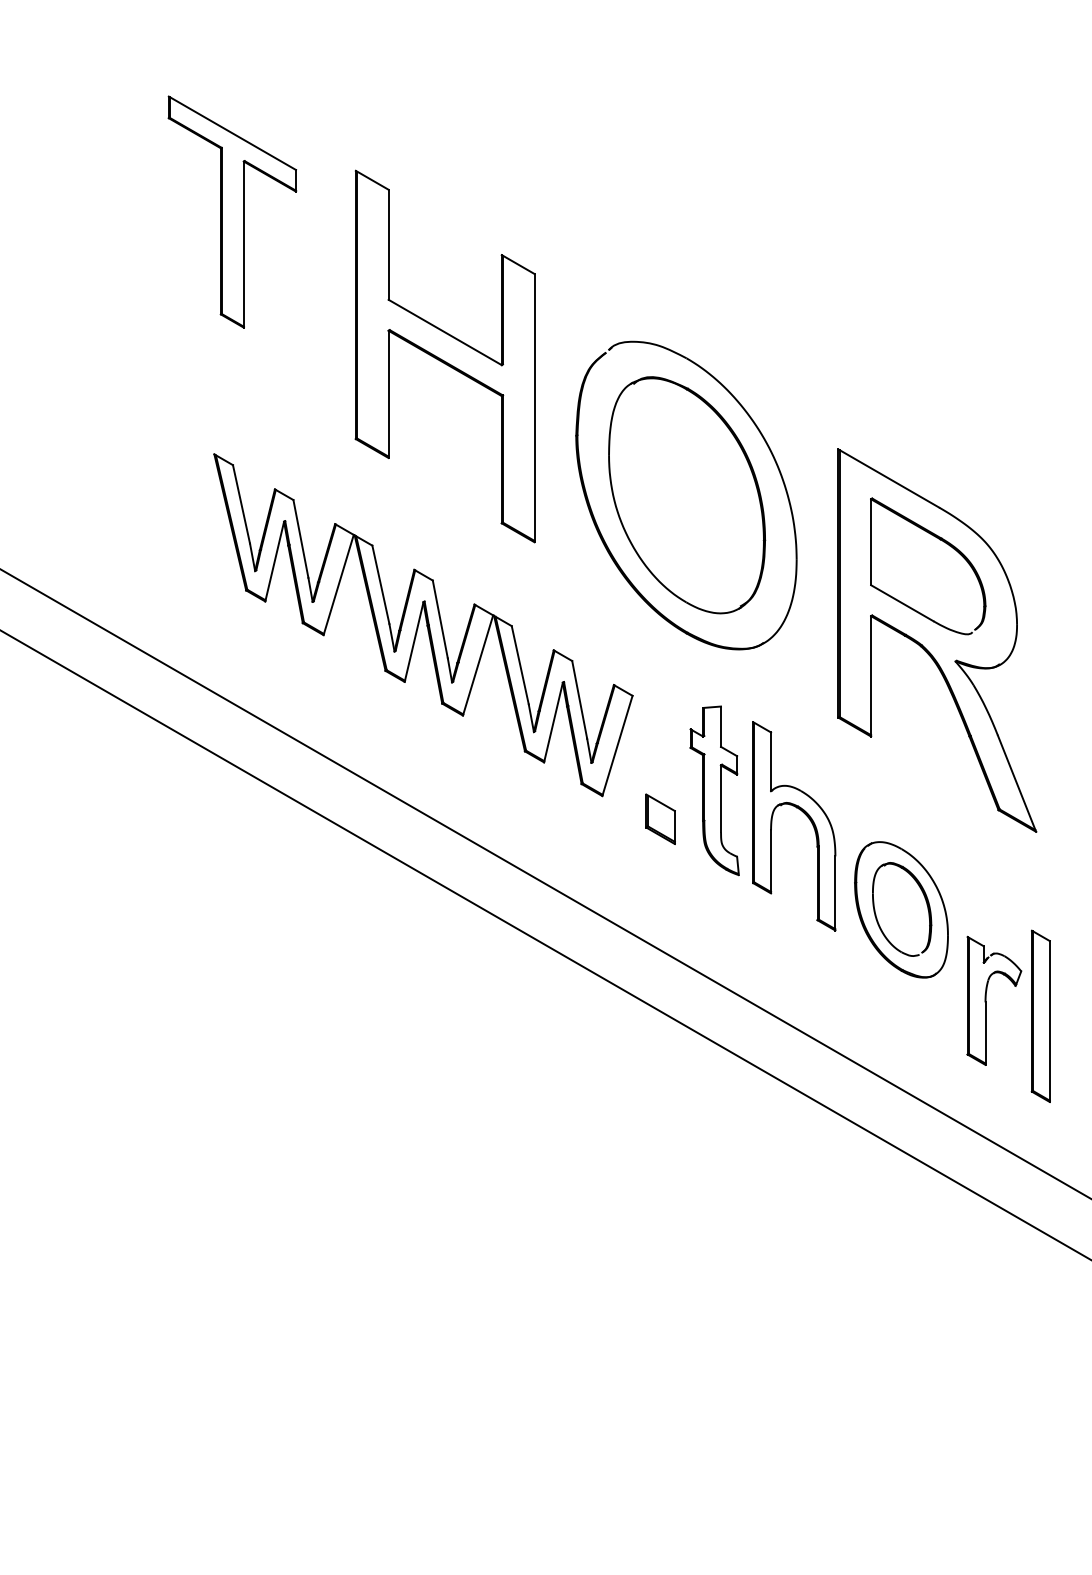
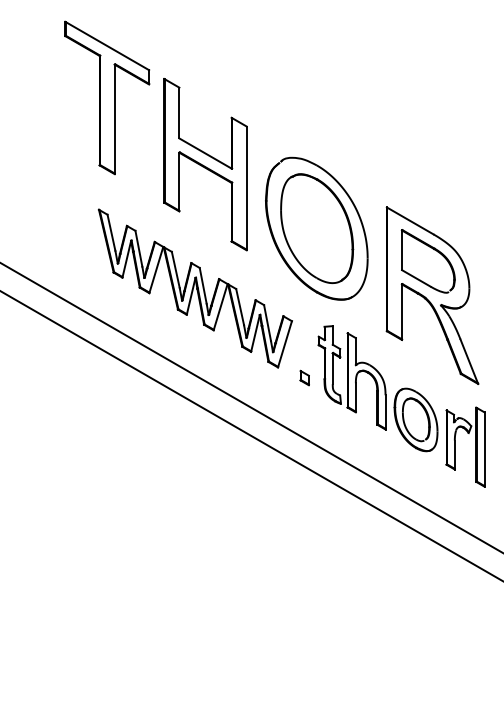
part: (232, 211) -> (107, 97), size x1.43
part: (659, 817) -> (304, 377), size x0.62
part: (986, 1015) -> (455, 446), moved

